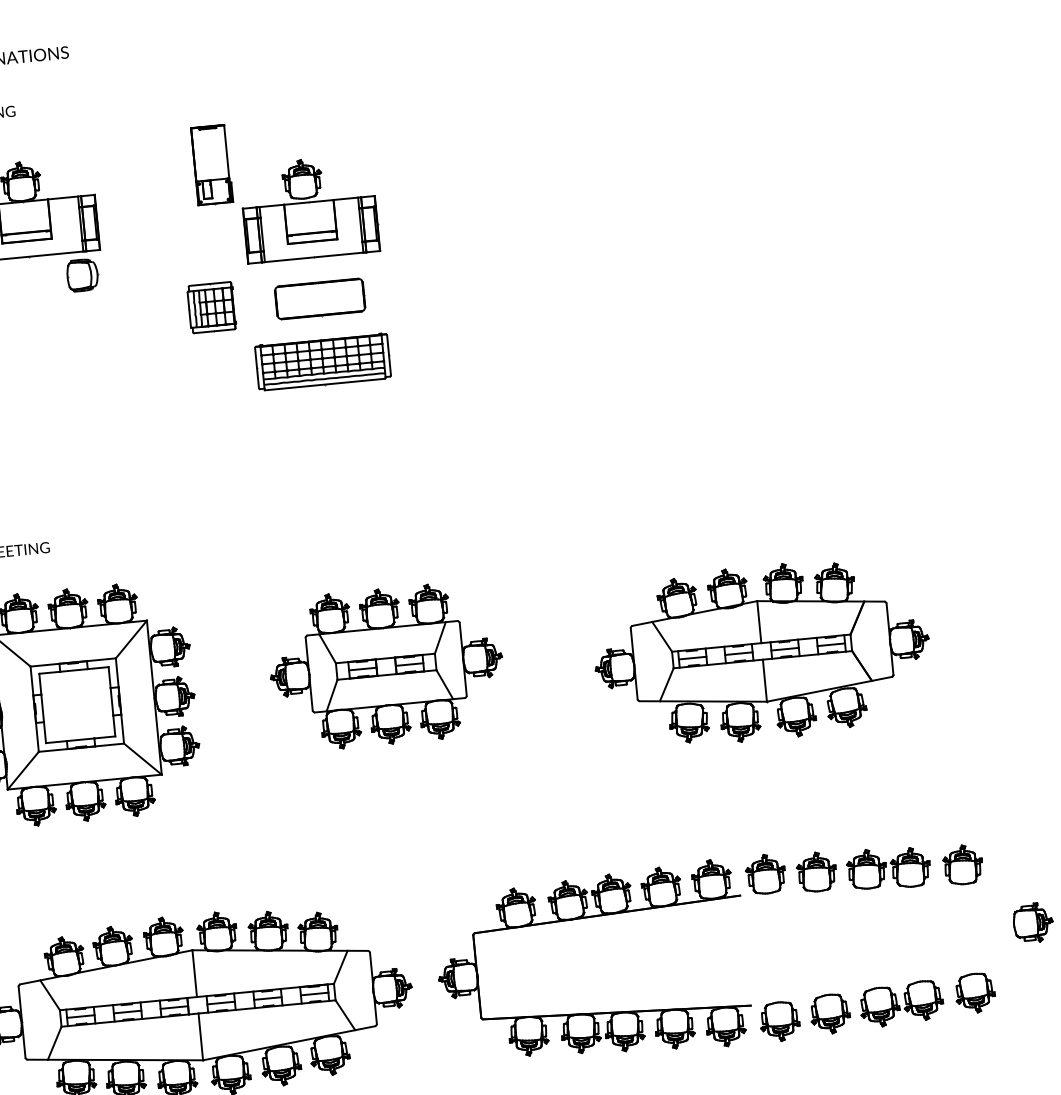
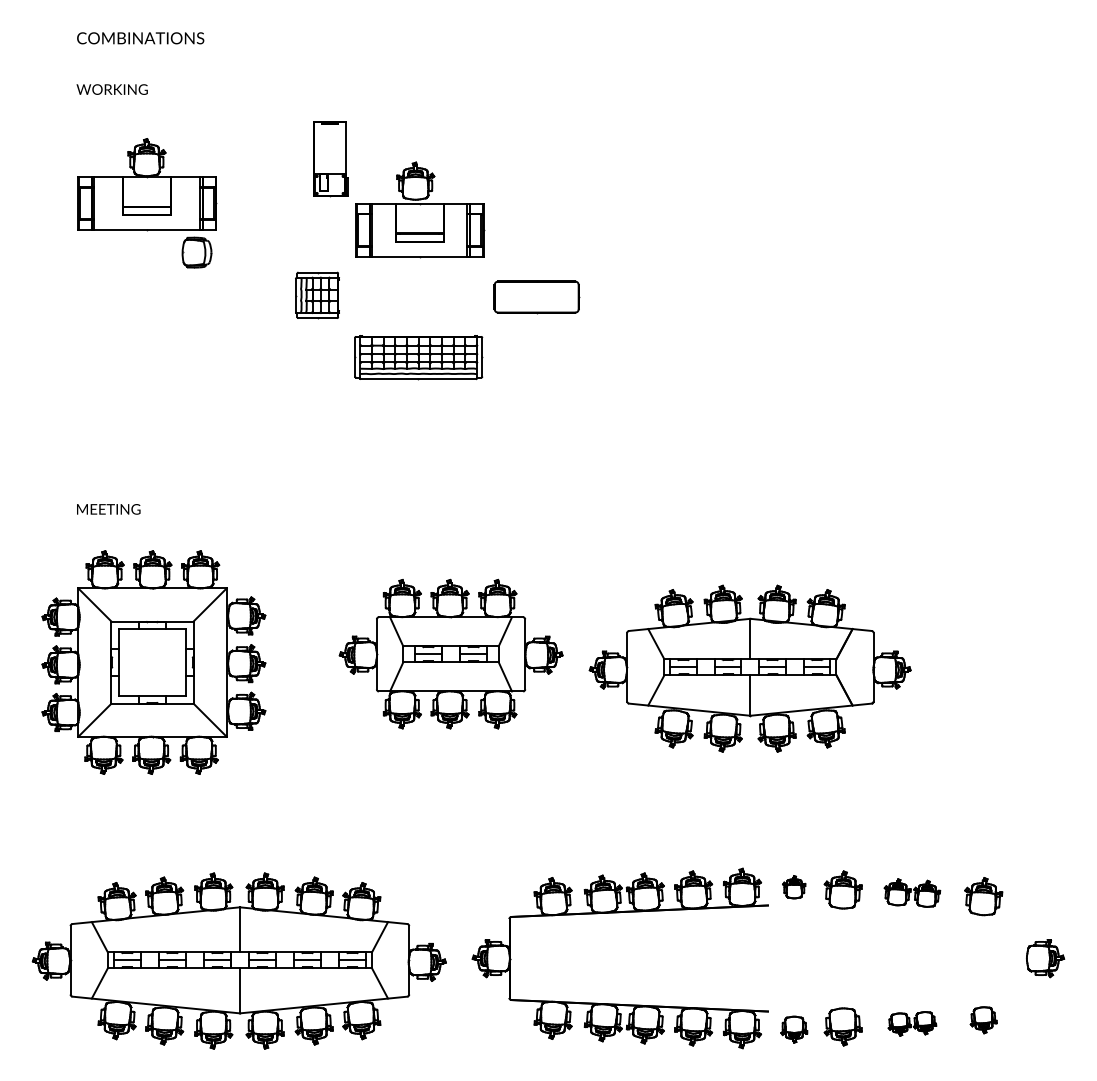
part: (319, 299) -> (536, 297), moved
part: (761, 652) -> (749, 668), moved
part: (888, 867) -> (912, 892), size x0.7
part: (764, 873) -> (793, 886), size x0.6
part: (975, 992) -> (983, 1019), size x0.7
part: (901, 1003) -> (912, 1023), size x0.6
part: (779, 1021) -> (793, 1029), size x0.7

